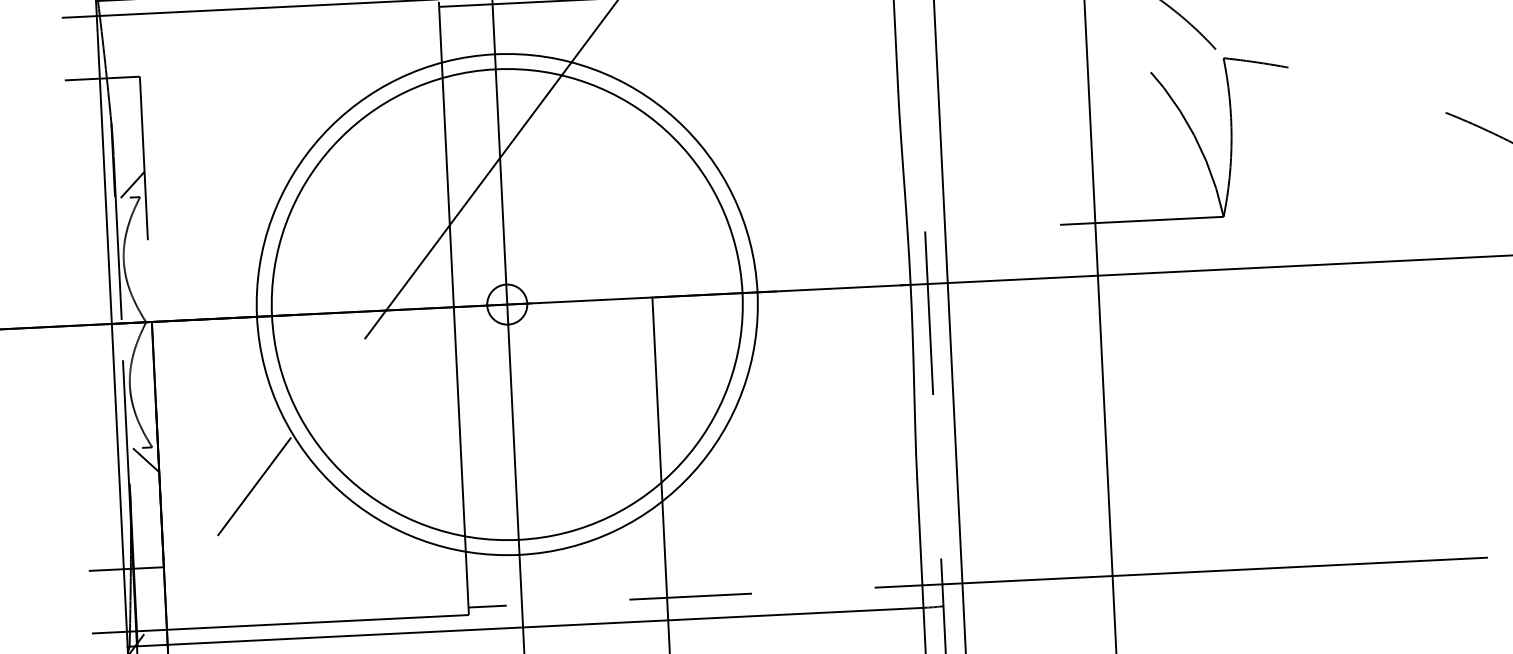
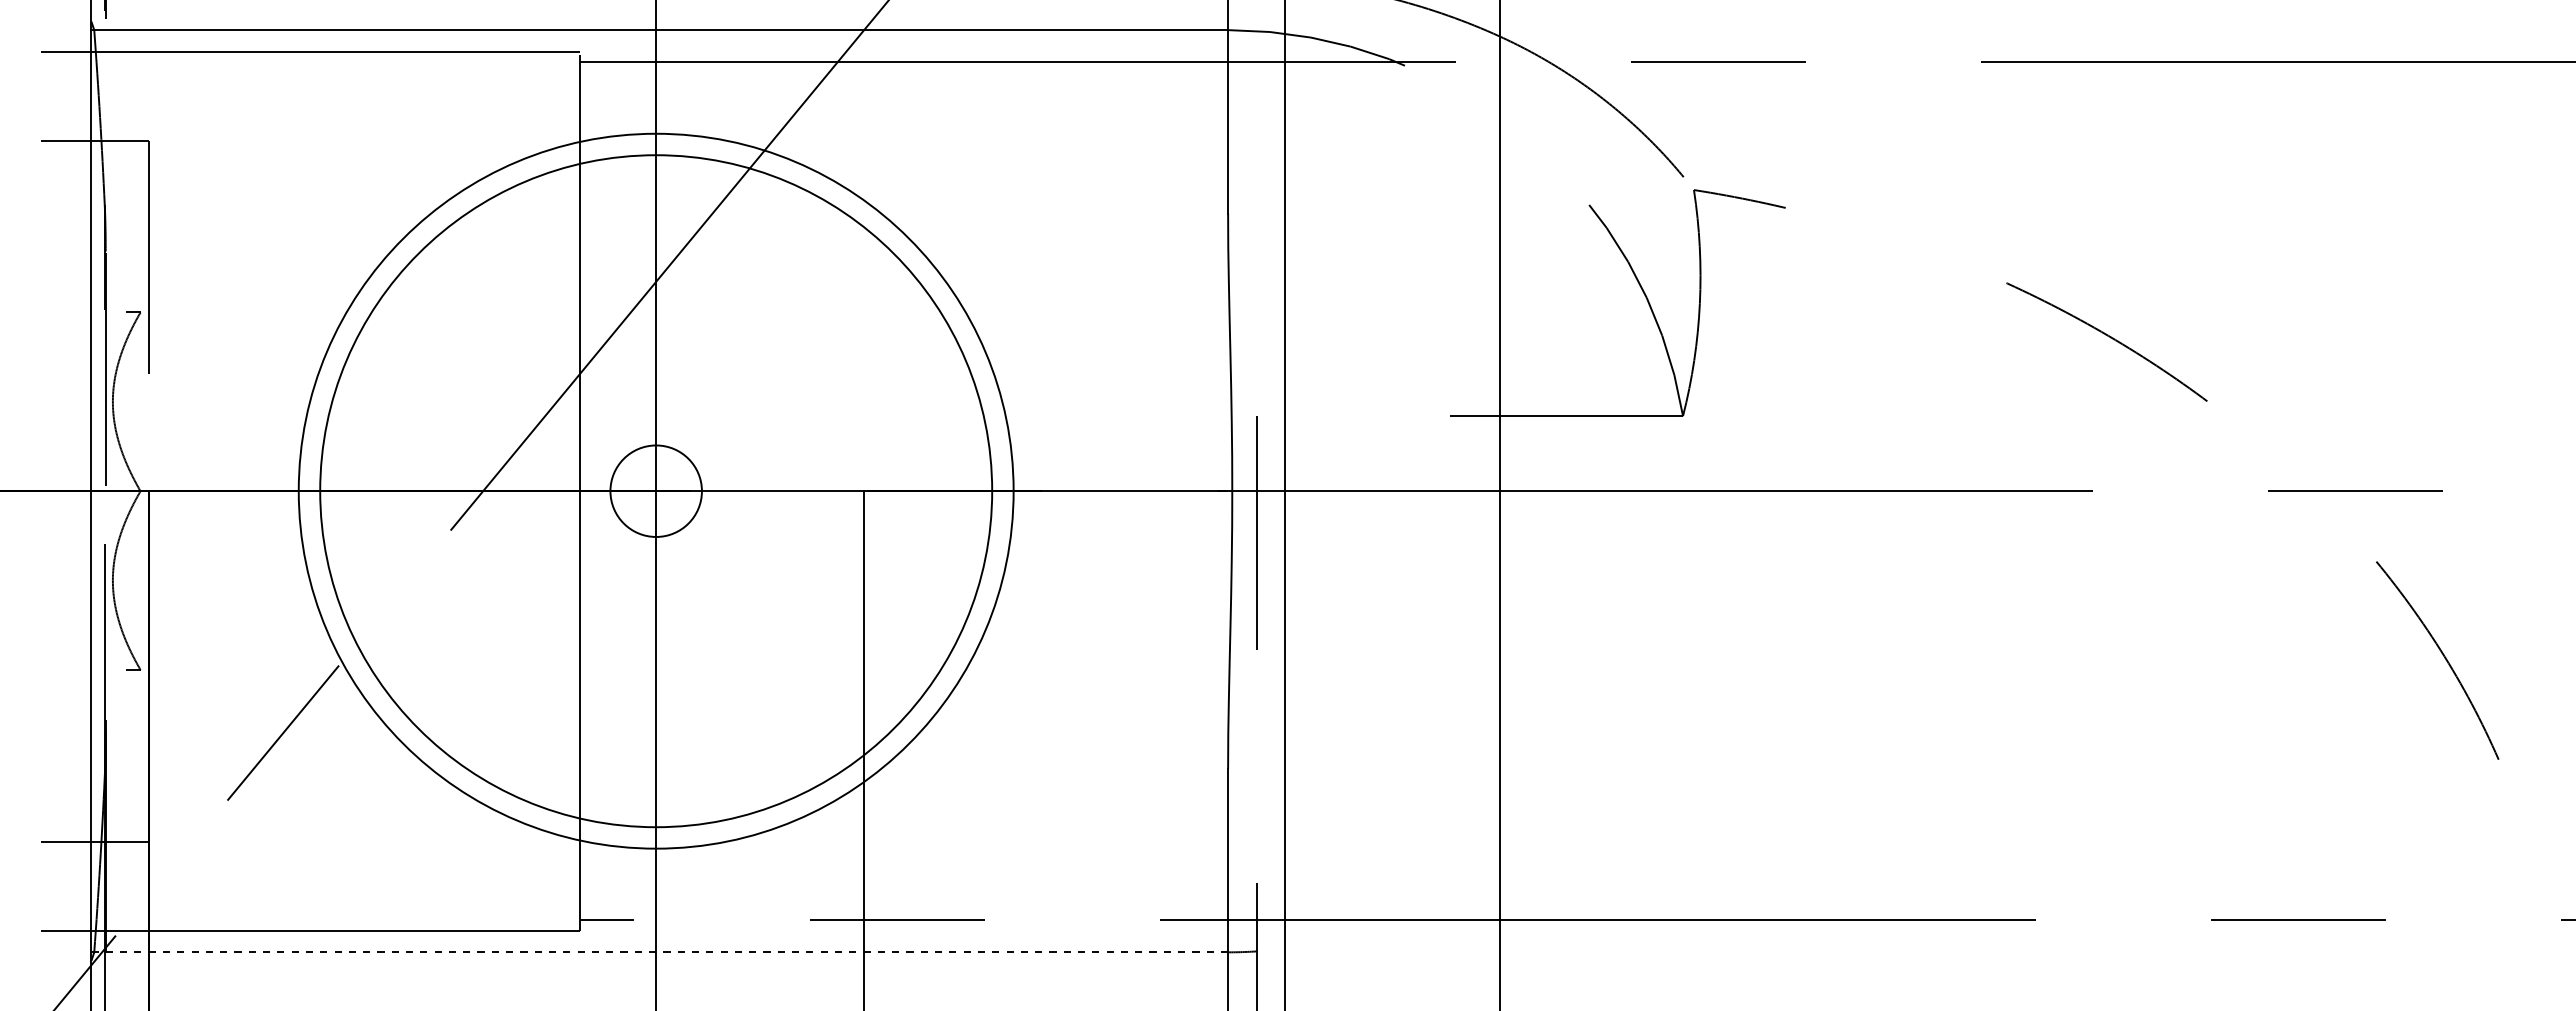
line: (132, 184) -> (130, 294), removed
circle: (506, 304) -> (655, 490), size x1.6
line: (145, 460) -> (130, 687), removed
line: (525, 627) -> (659, 952), solid -> dashed

